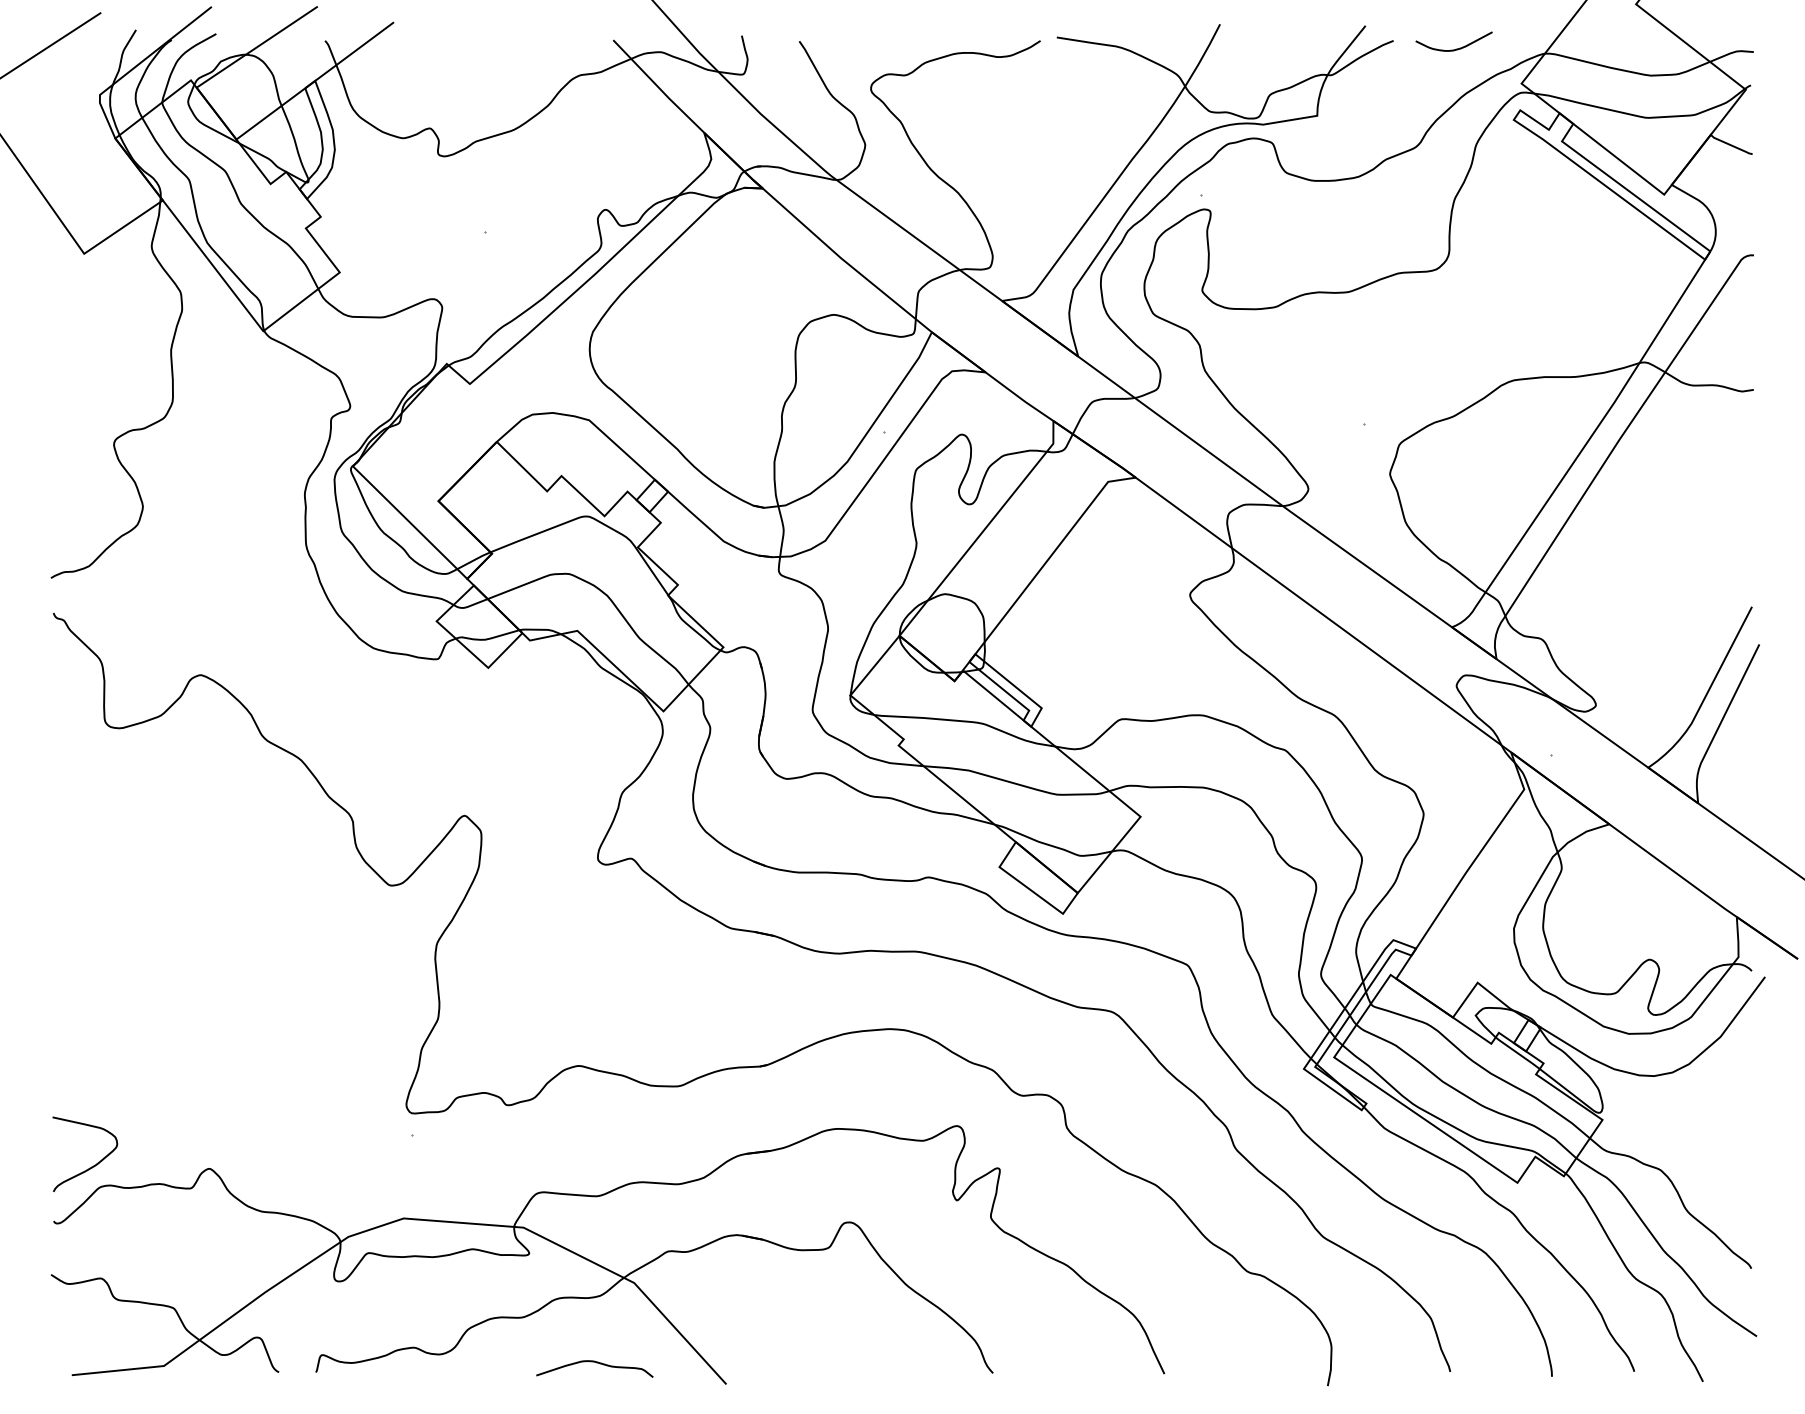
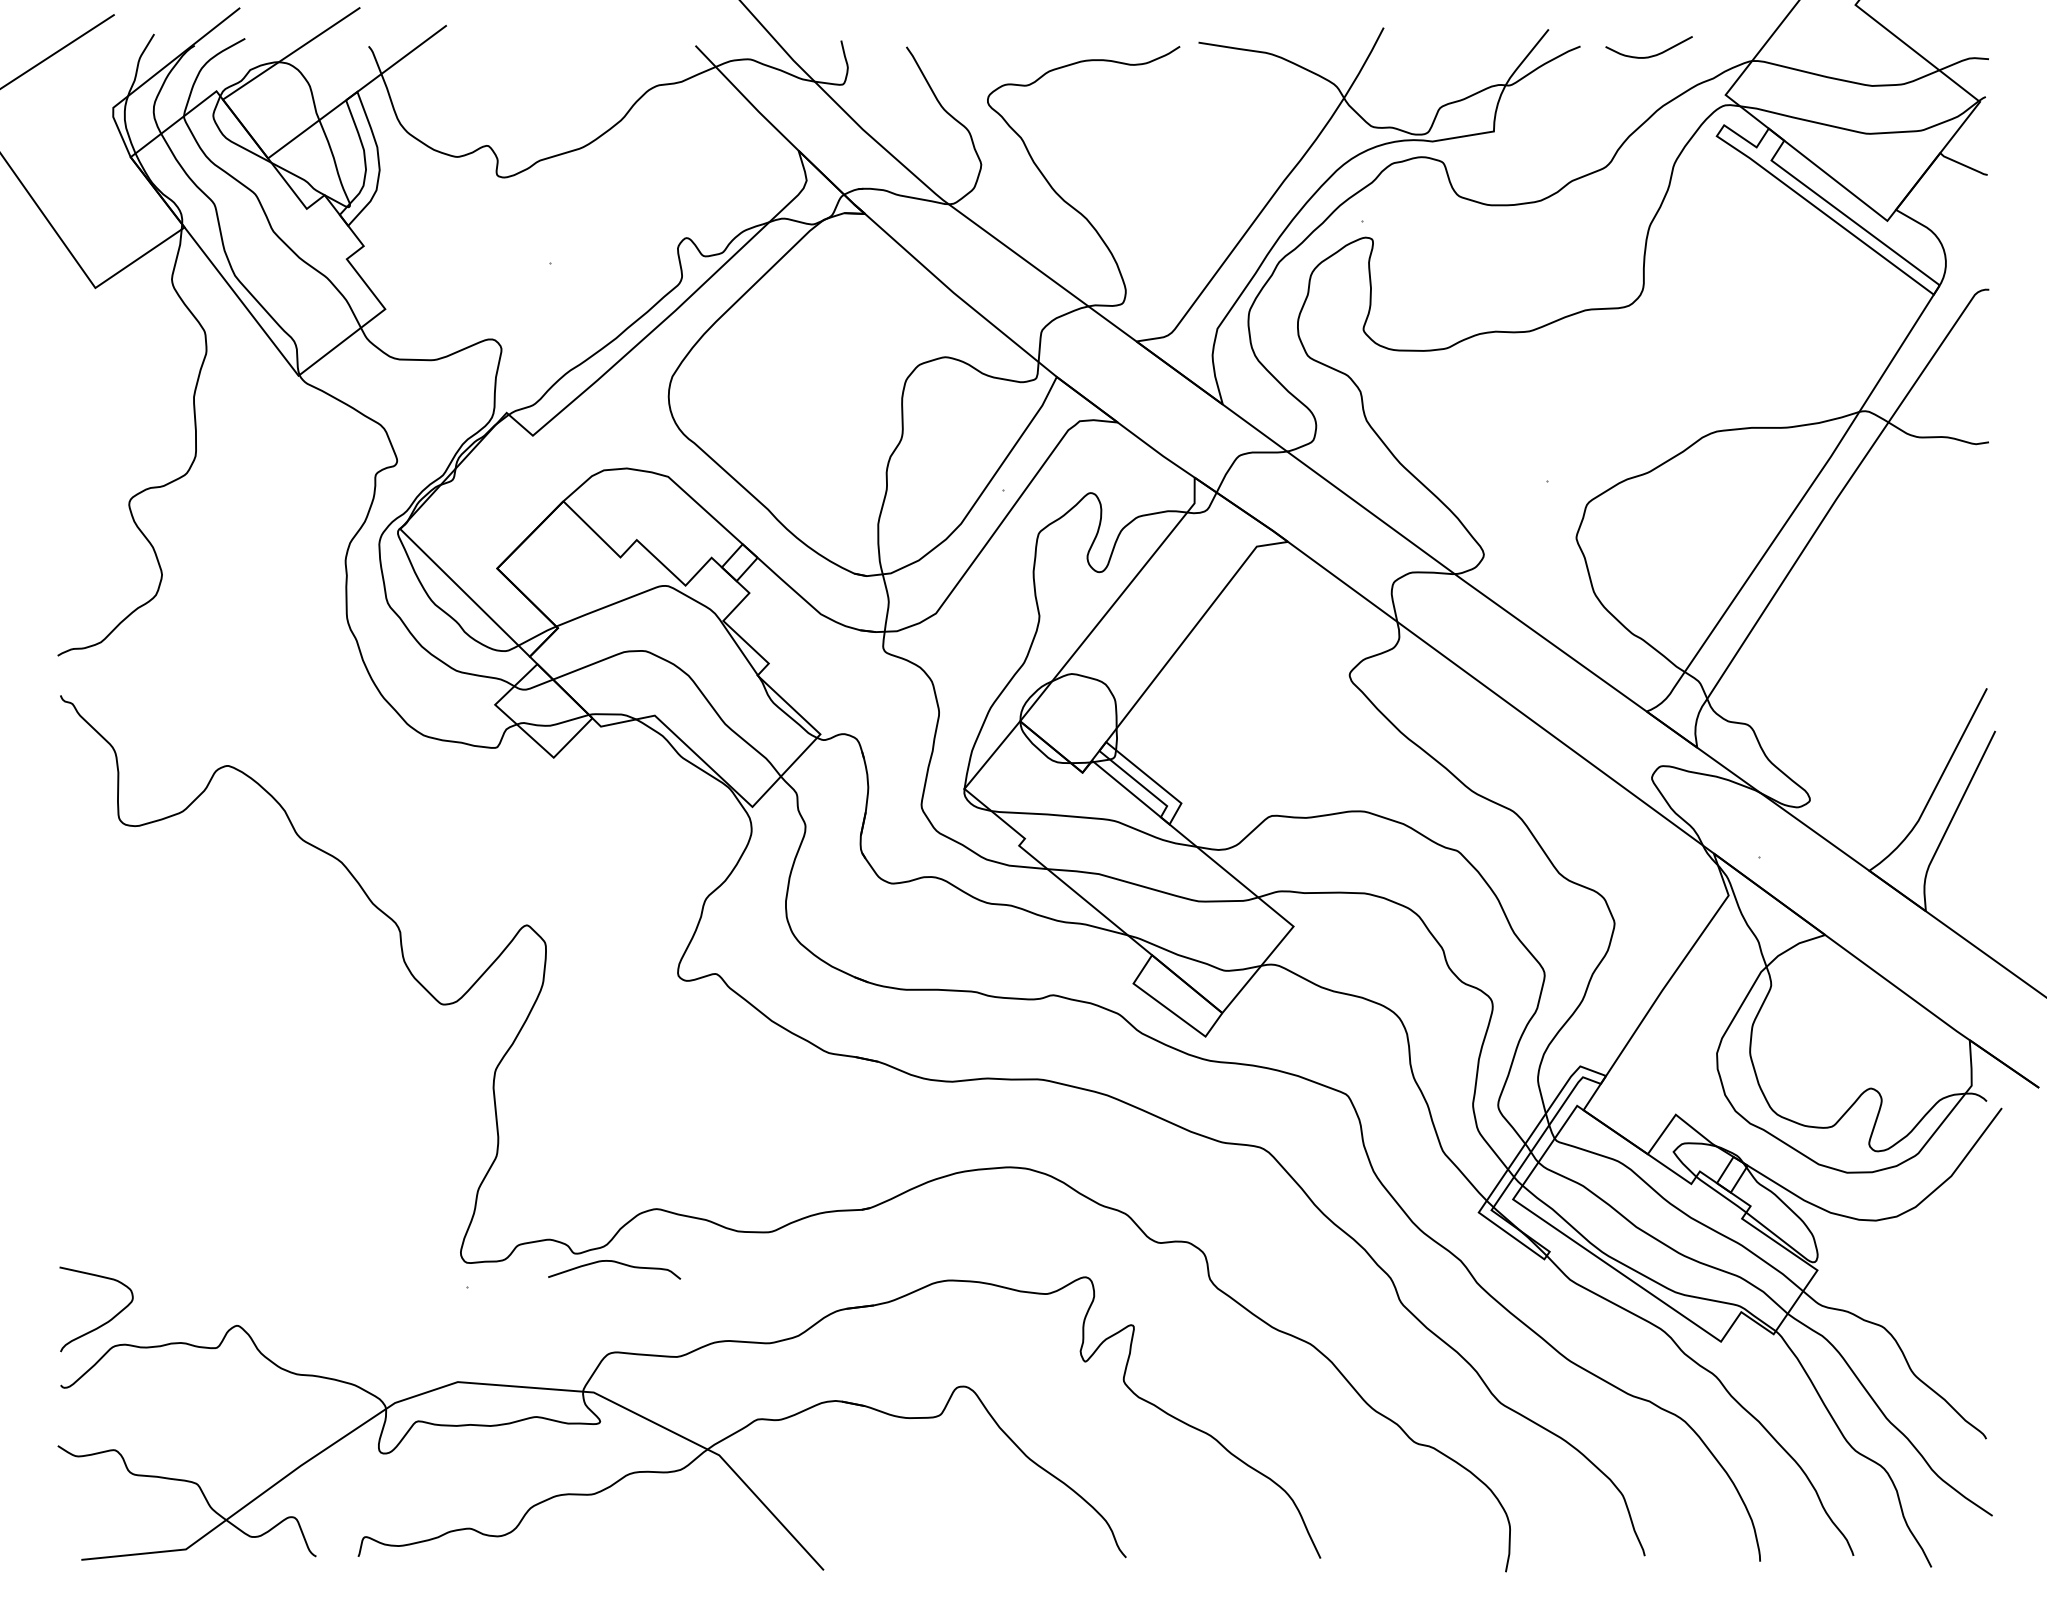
curve: (596, 1363) -> (616, 1263), moved

